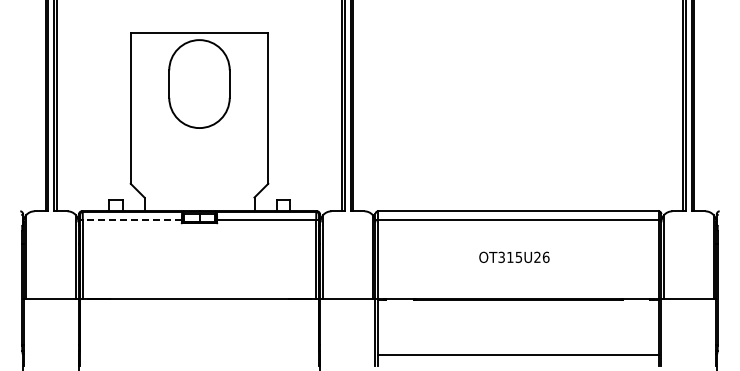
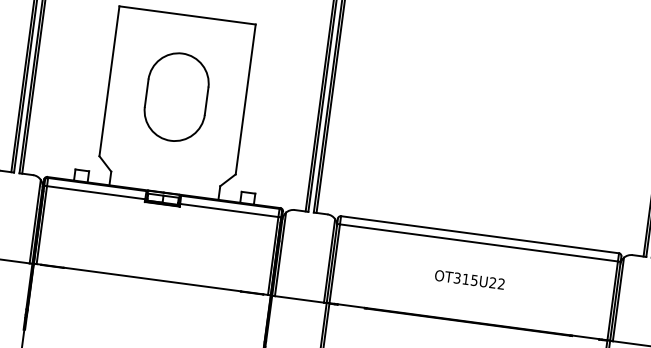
part: (199, 83) -> (176, 96), moved
line: (132, 220) -> (96, 192), dashed -> solid
text: (545, 256) -> (500, 283), OT315U26 -> OT315U22

